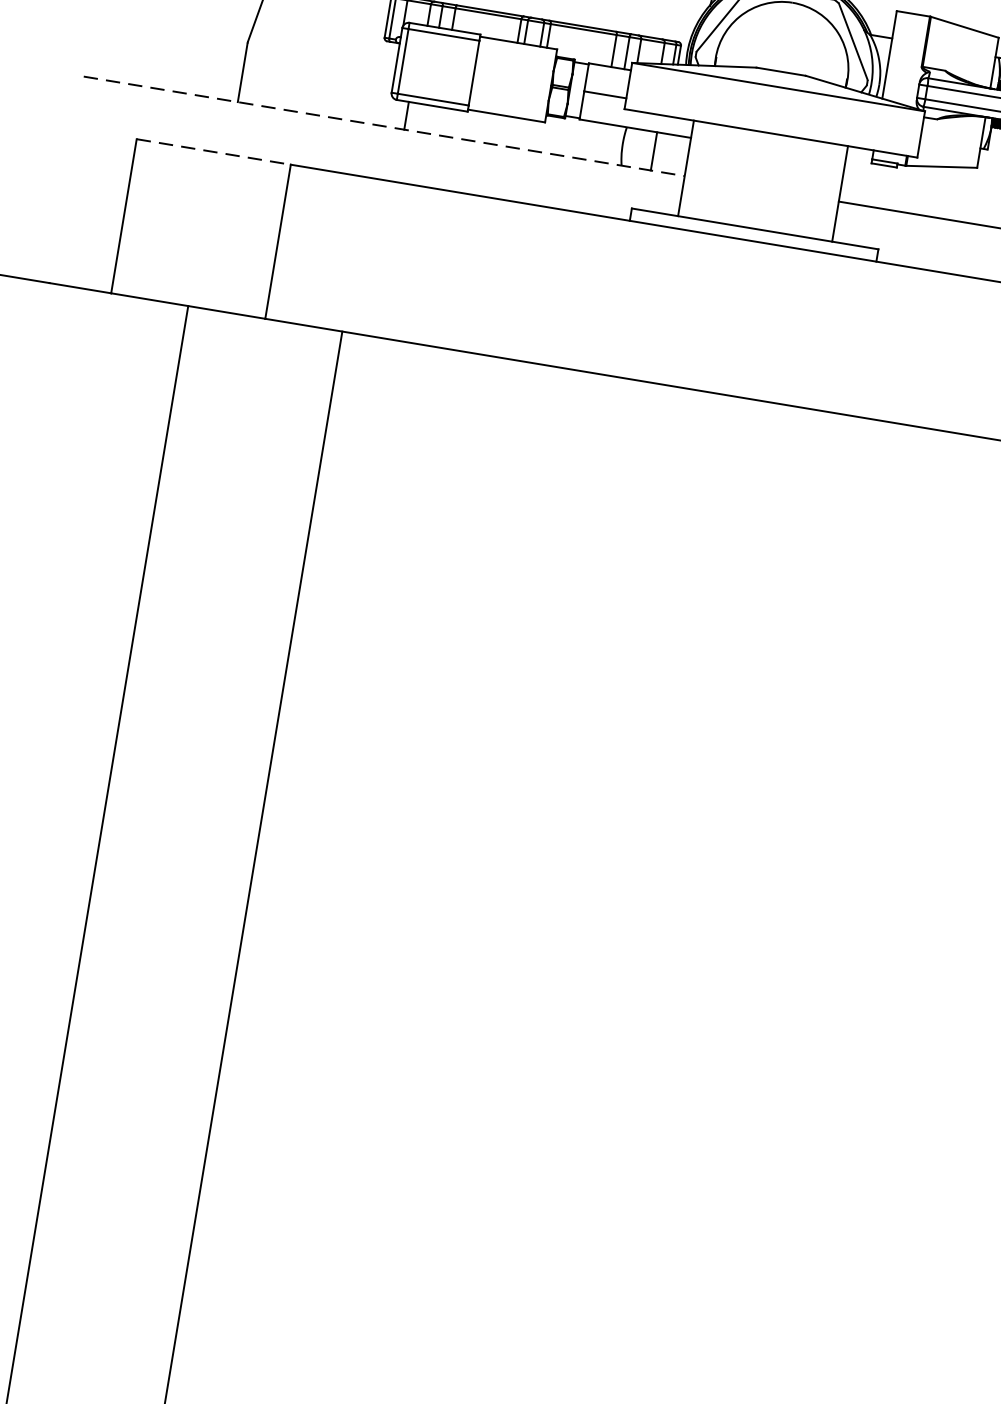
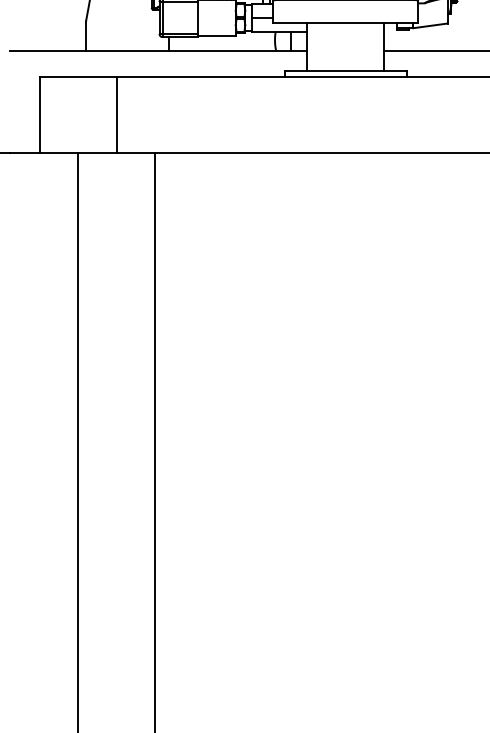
line: (384, 125) -> (158, 50), dashed -> solid
line: (213, 151) -> (78, 76), dashed -> solid

